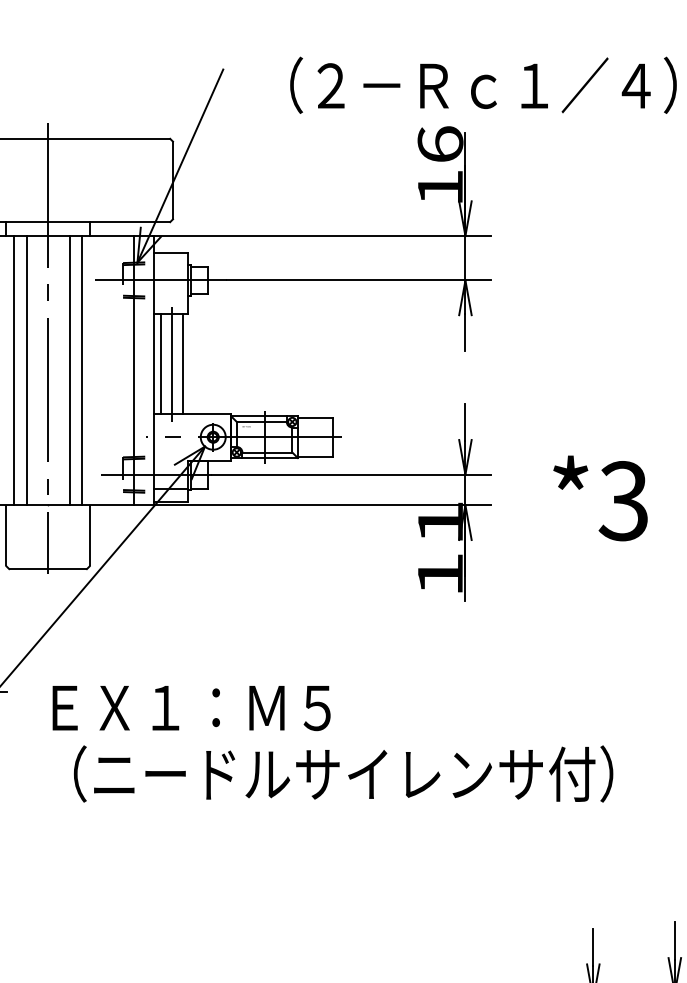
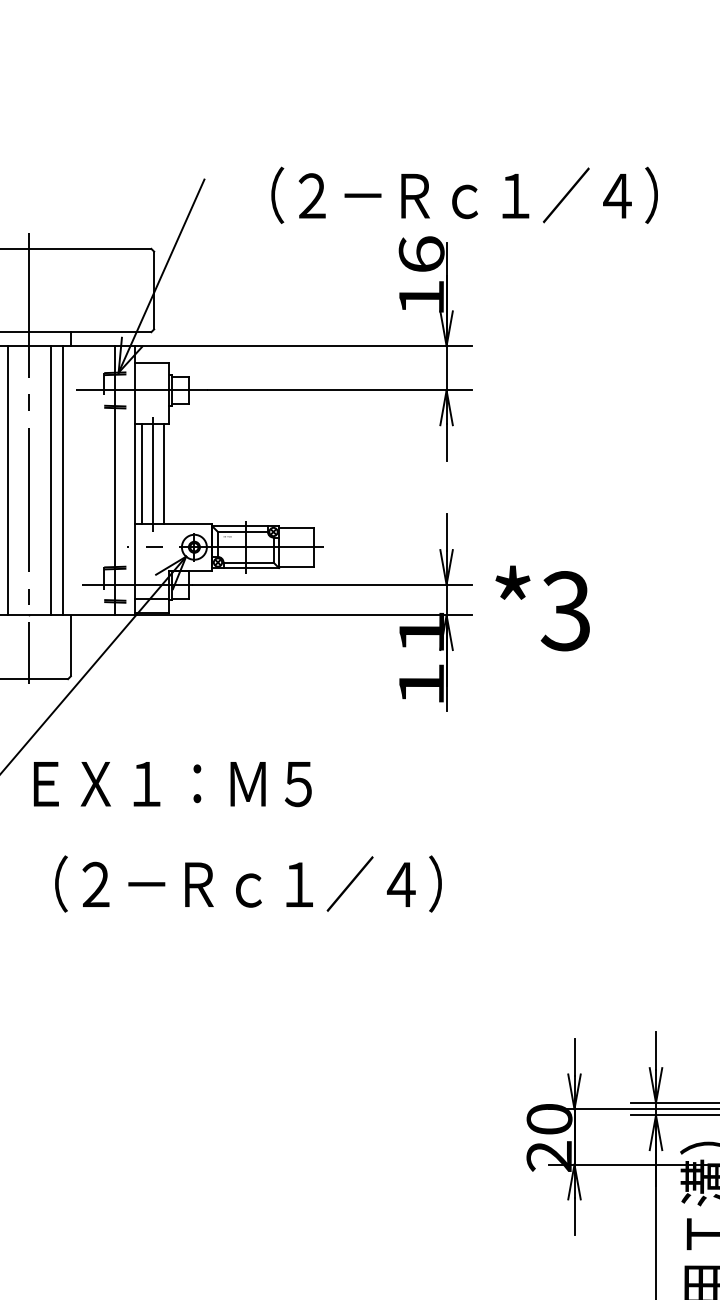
text: (600, 498) -> (542, 608), moved
text: (191, 708) -> (172, 784), moved
text: (353, 773) -> (334, 883), （ニードルサイレンサ付） -> （２－Ｒｃ１／４）

